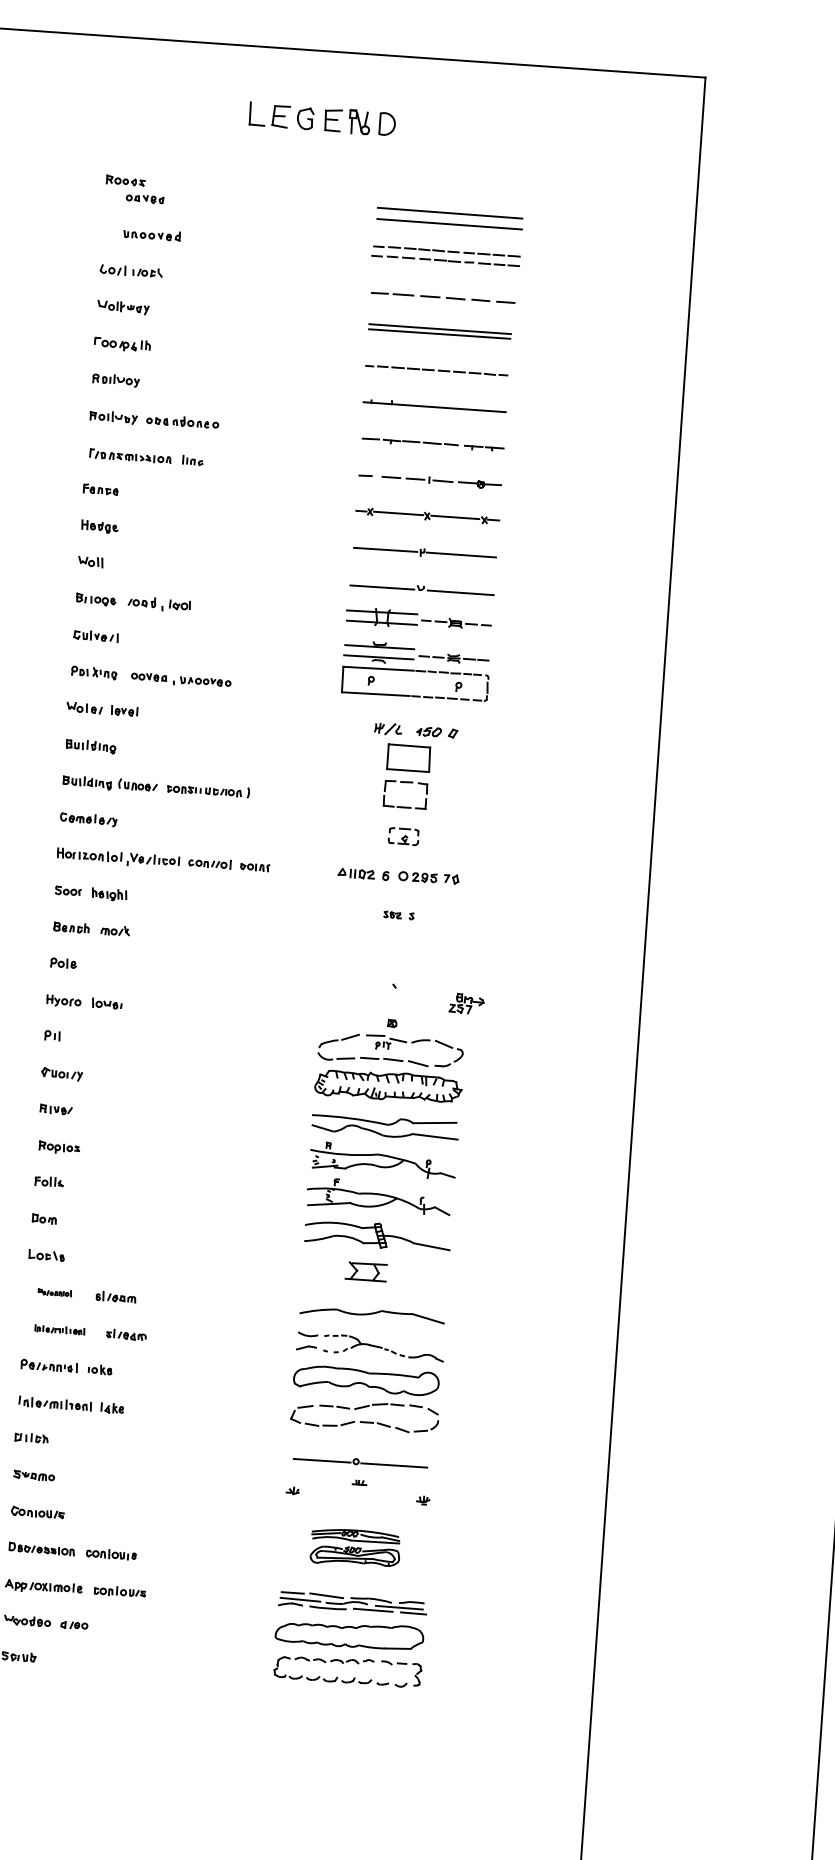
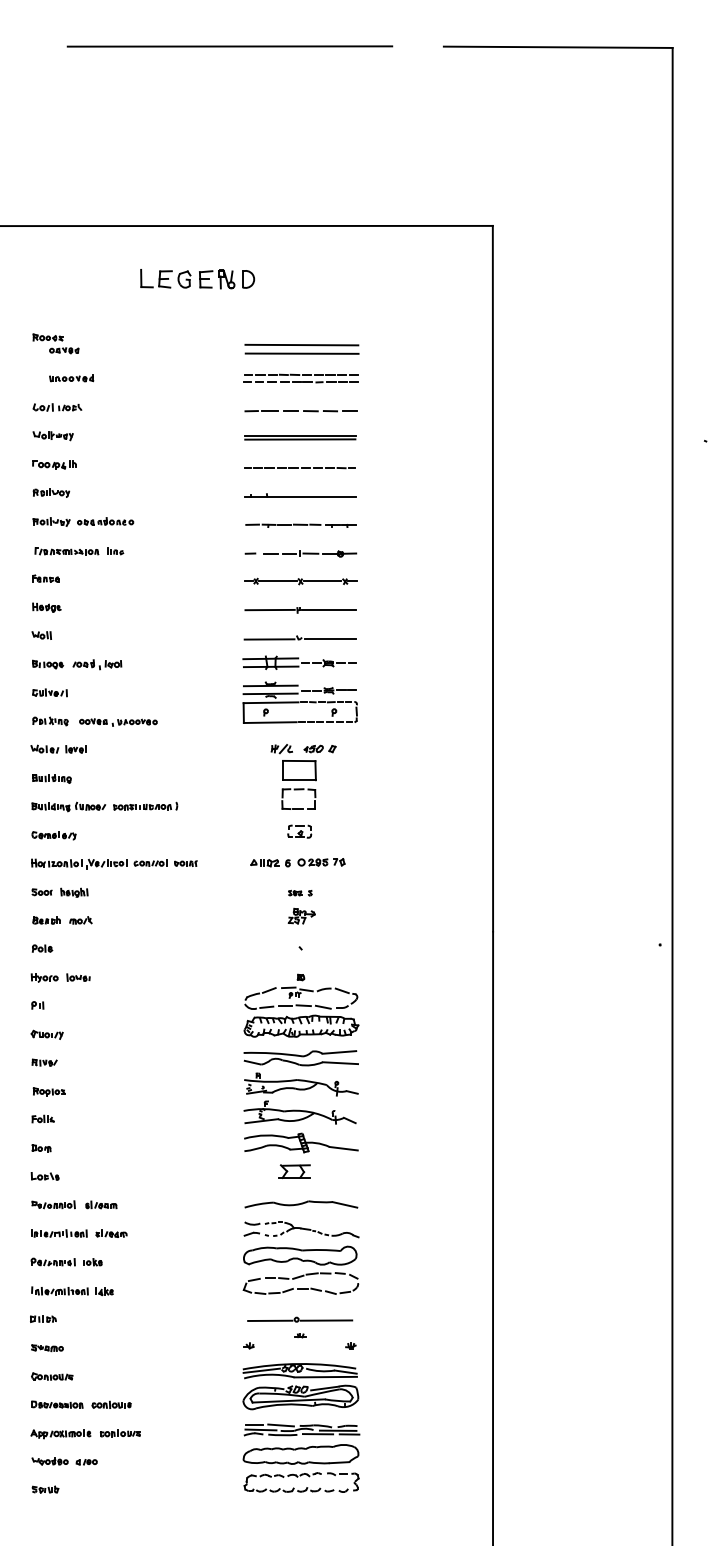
part: (466, 1004) -> (301, 916), moved
part: (54, 1292) -> (53, 1204), size x1.67
part: (59, 1329) -> (59, 1233), size x1.43
part: (355, 1547) -> (300, 1386), size x1.67

